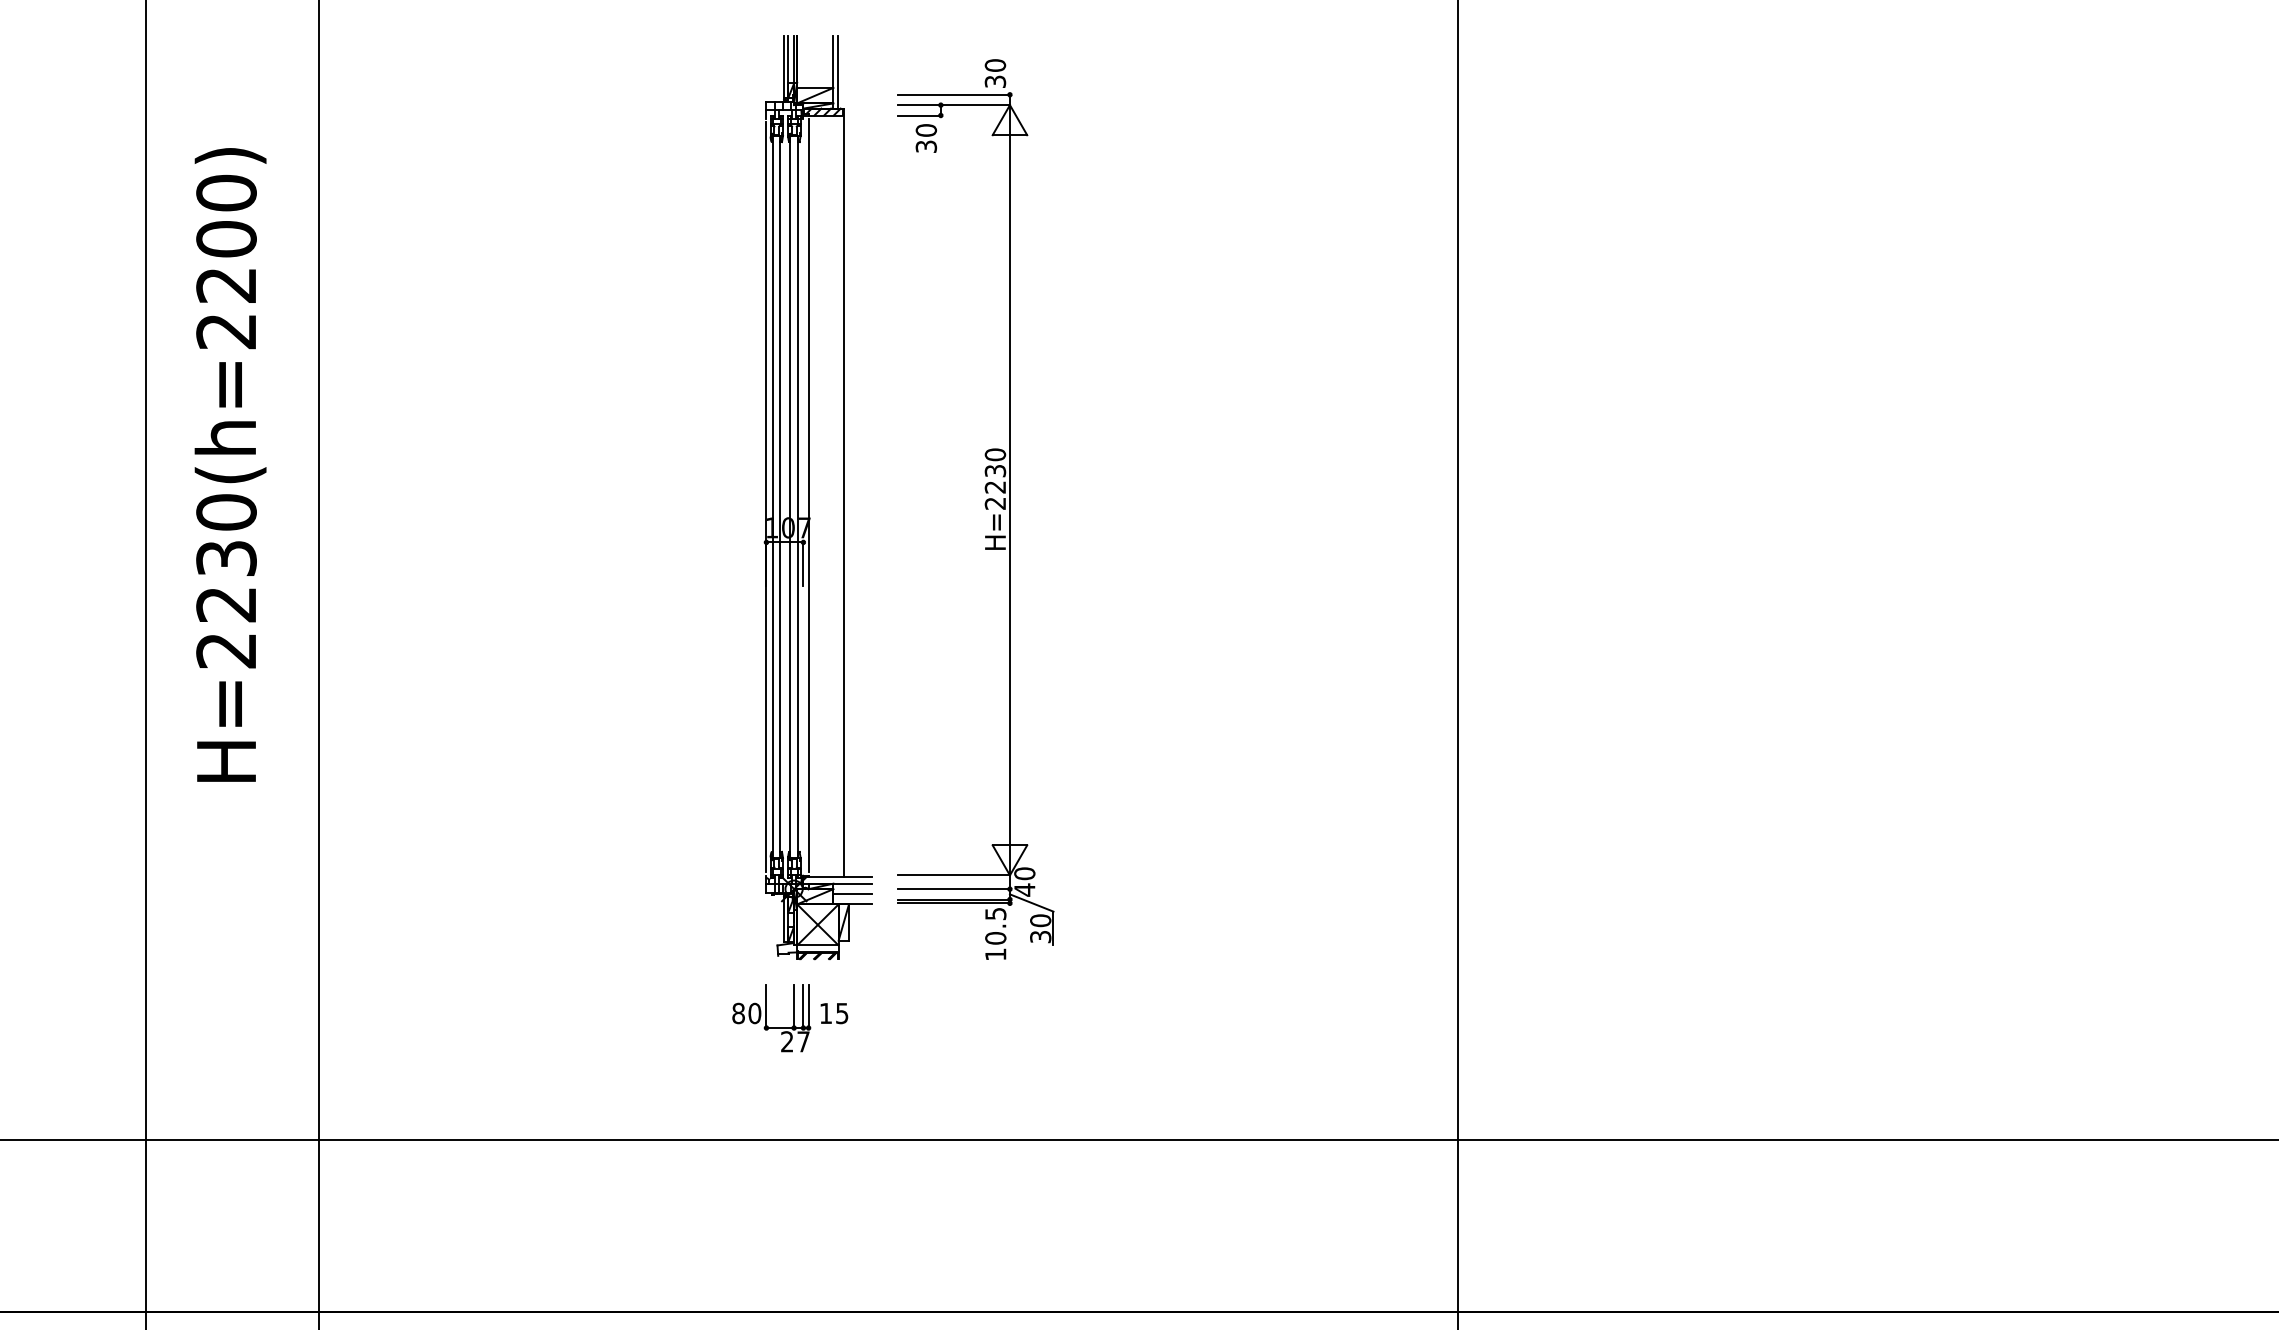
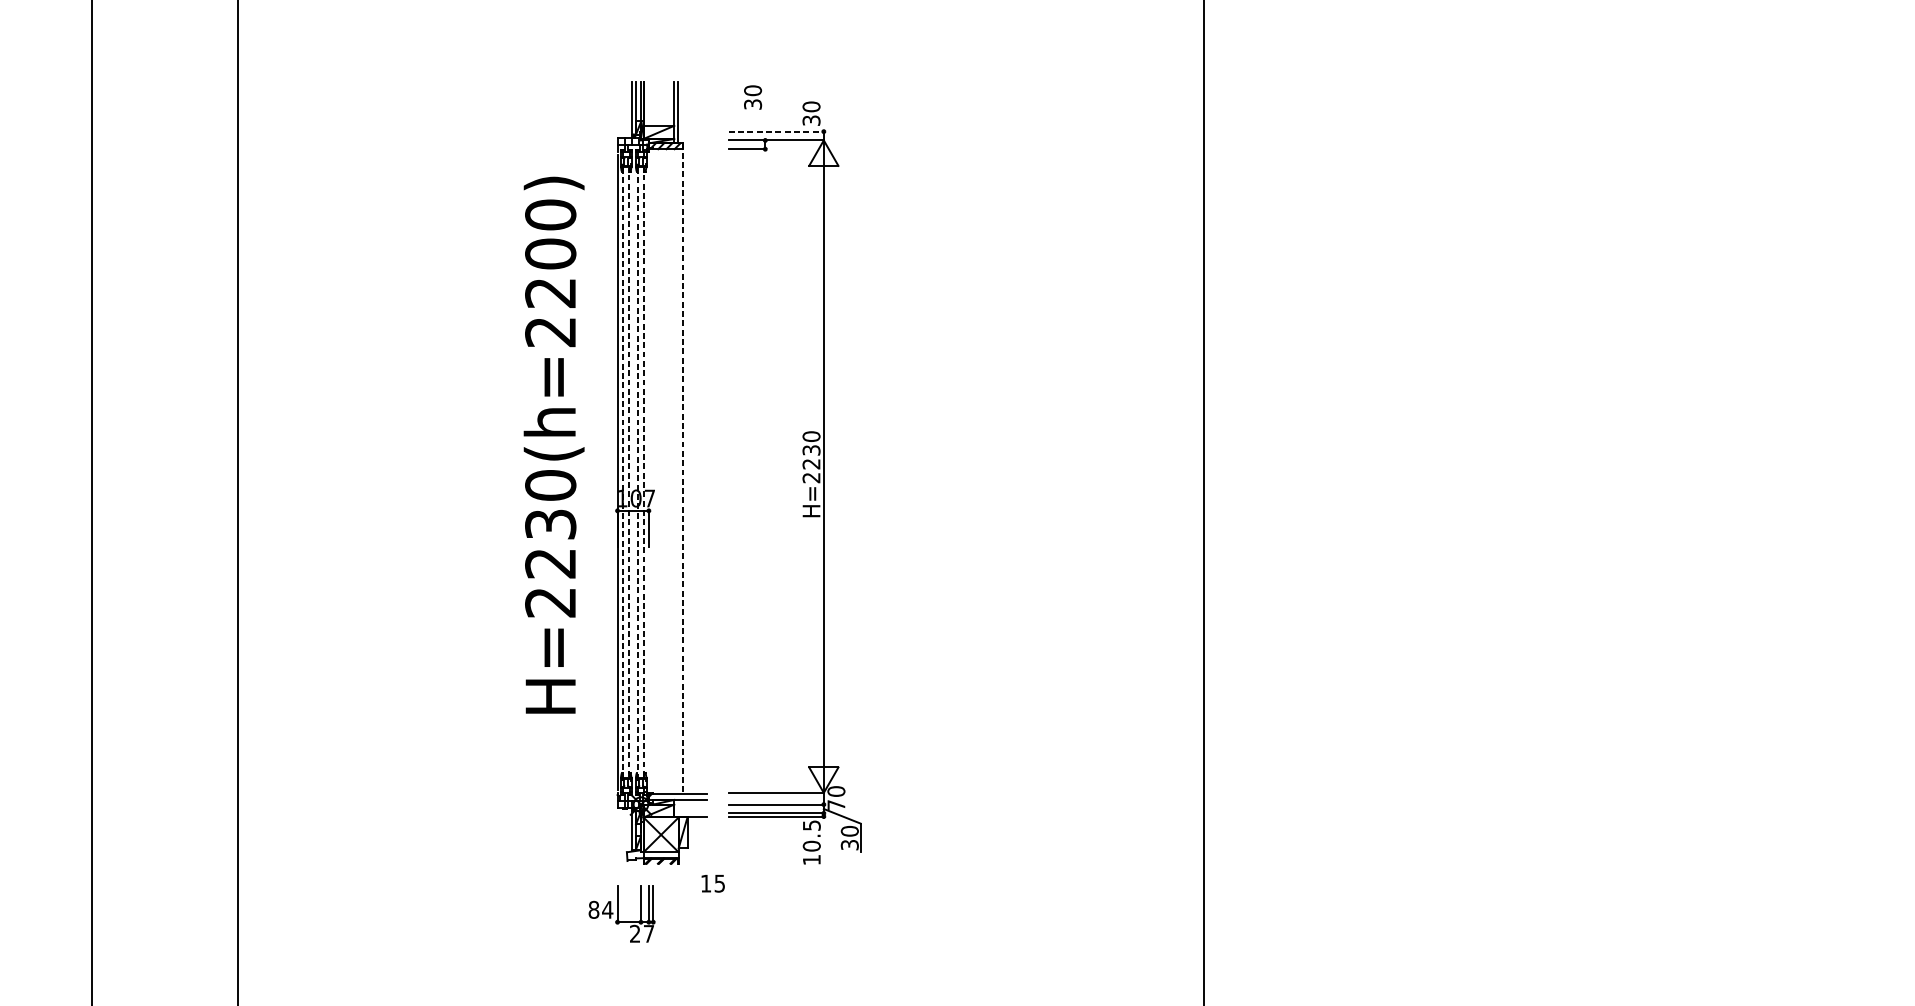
line: (954, 94) -> (776, 131), solid -> dashed
text: (925, 138) -> (752, 97), moved
text: (230, 464) -> (554, 444), moved
line: (844, 493) -> (683, 469), solid -> dashed
line: (808, 495) -> (653, 471), removed
line: (780, 496) -> (629, 471), solid -> dashed
line: (797, 496) -> (643, 471), solid -> dashed
line: (772, 497) -> (622, 472), solid -> dashed
line: (790, 497) -> (637, 472), solid -> dashed
text: (1024, 889) -> (836, 804), 40 -> 70
line: (852, 894) -> (690, 809), removed
text: (754, 1013) -> (607, 909), 80 -> 84
text: (834, 1013) -> (713, 883), moved

